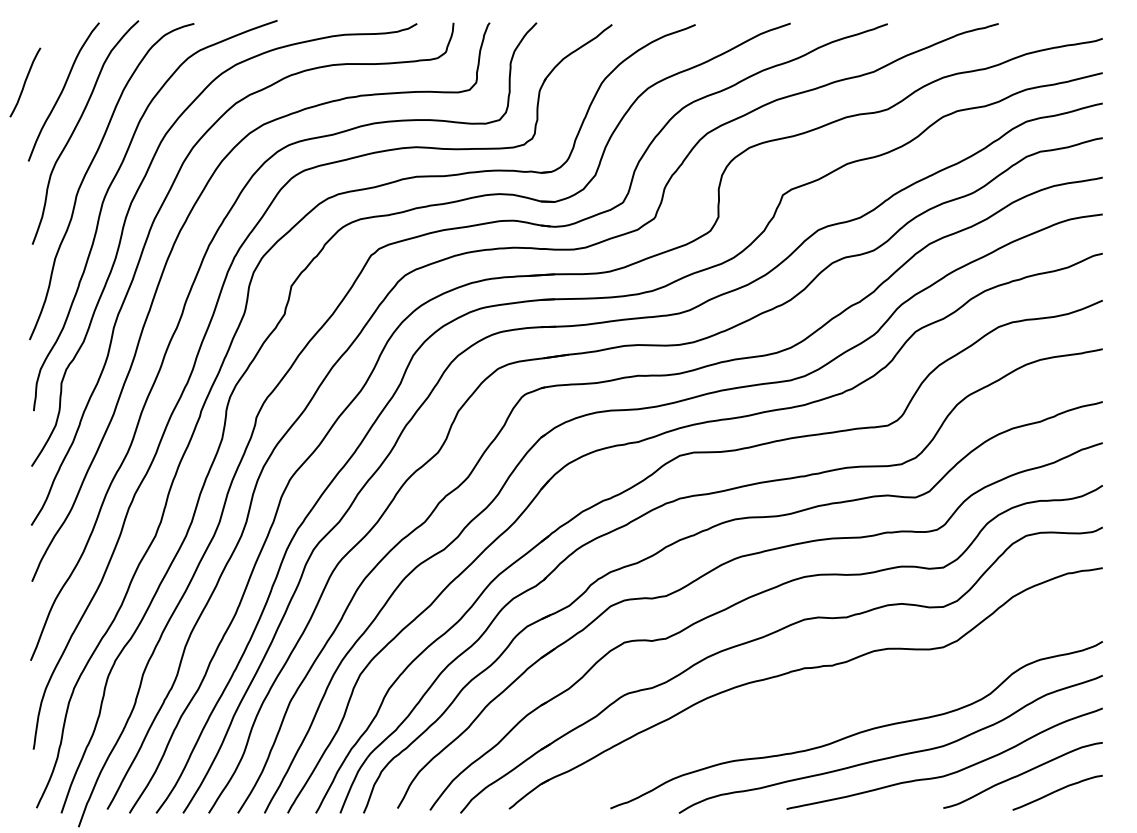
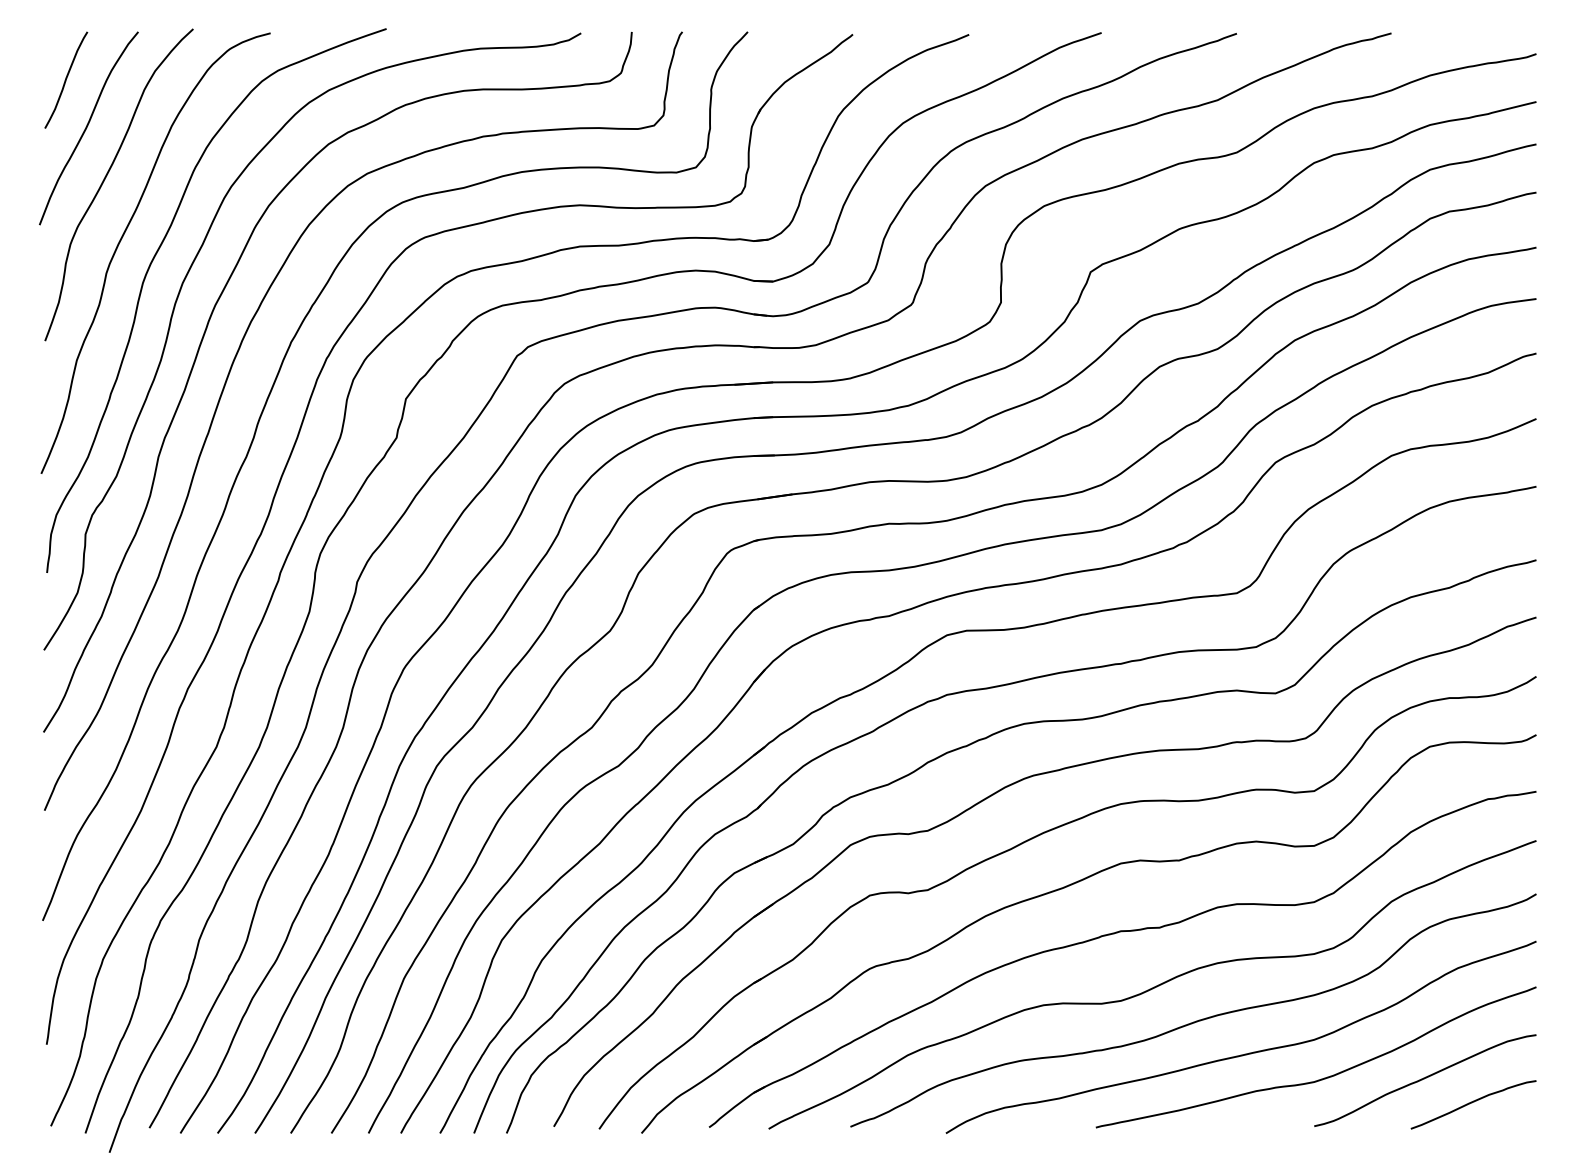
curve: (25, 82) -> (66, 79), moved
curve: (828, 707) -> (1154, 986), added

